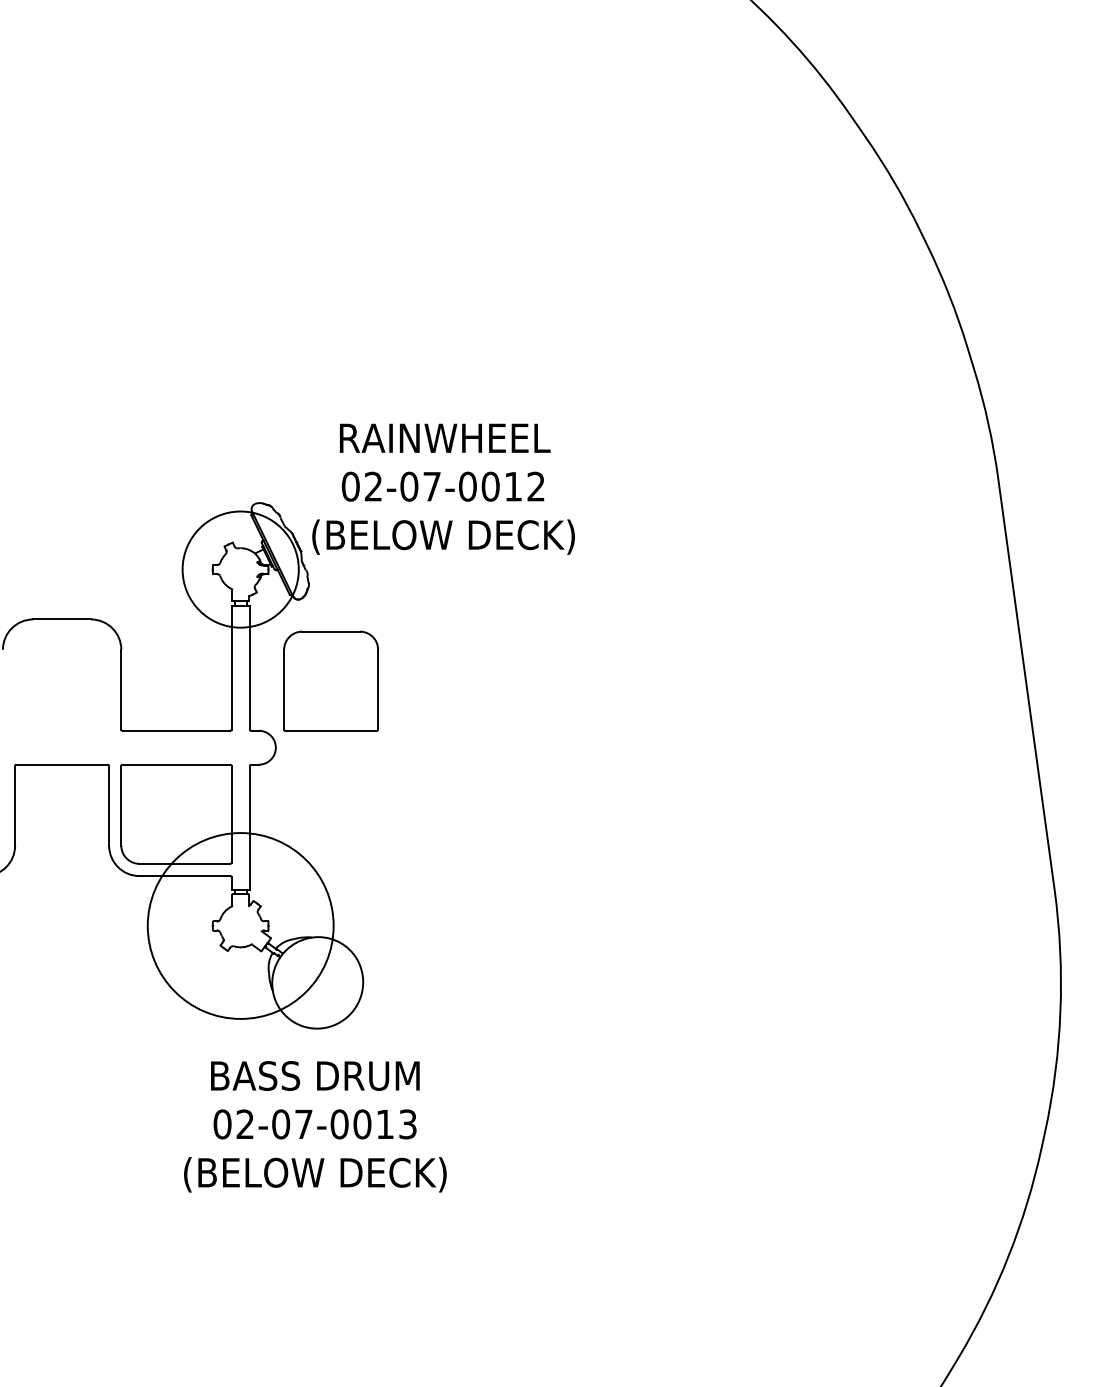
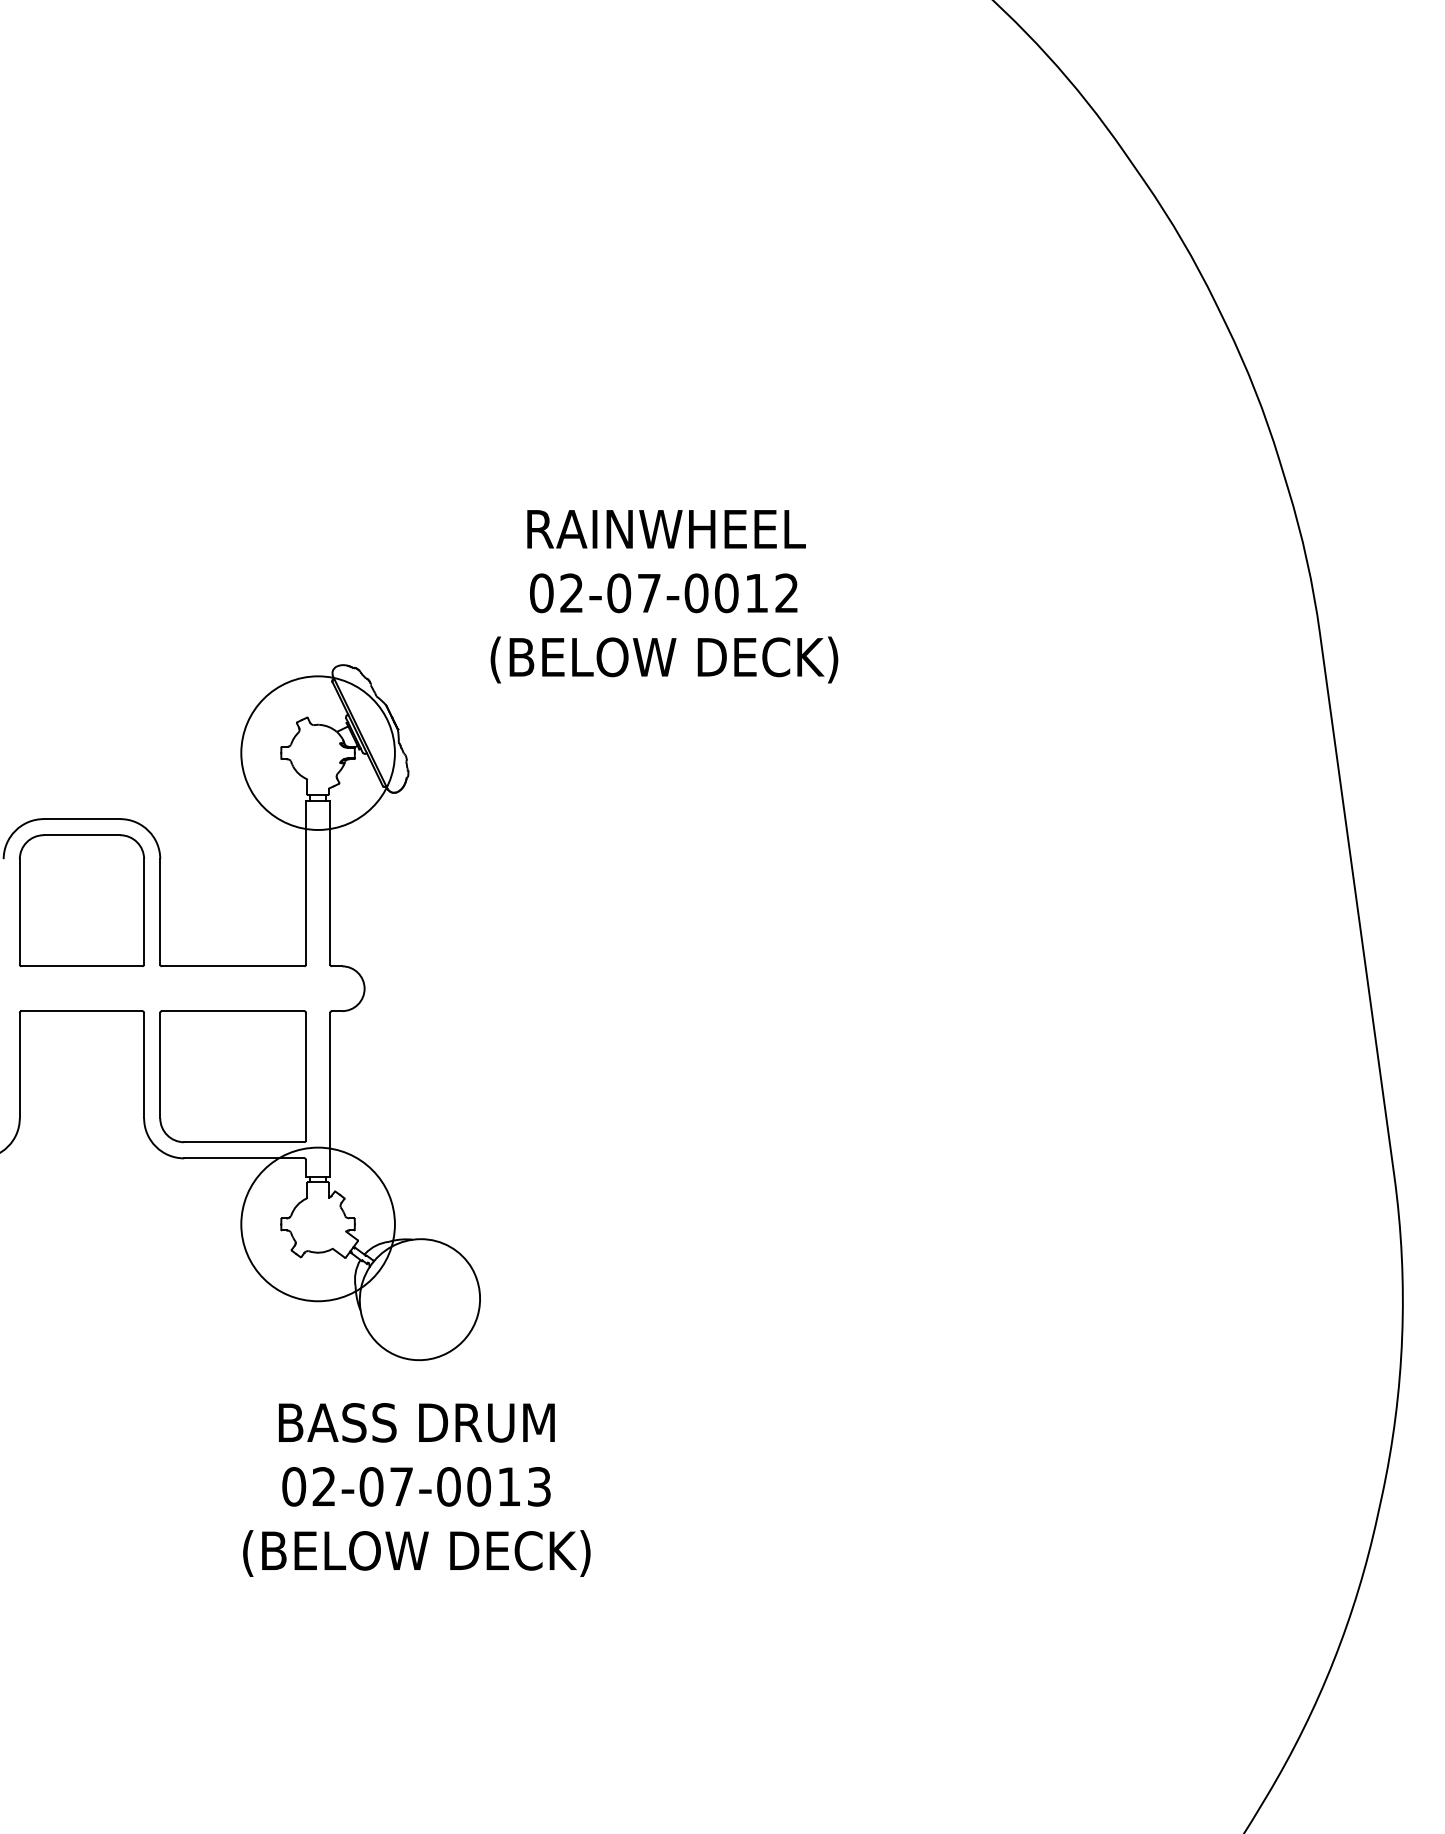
text: (443, 488) -> (664, 595), moved
part: (330, 680) -> (81, 899), moved
circle: (240, 925) -> (317, 1223), size x0.62

